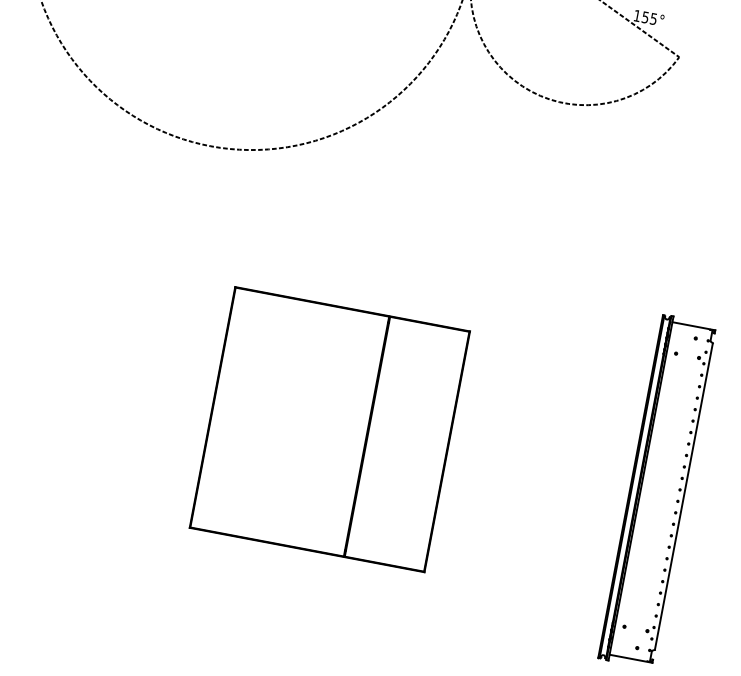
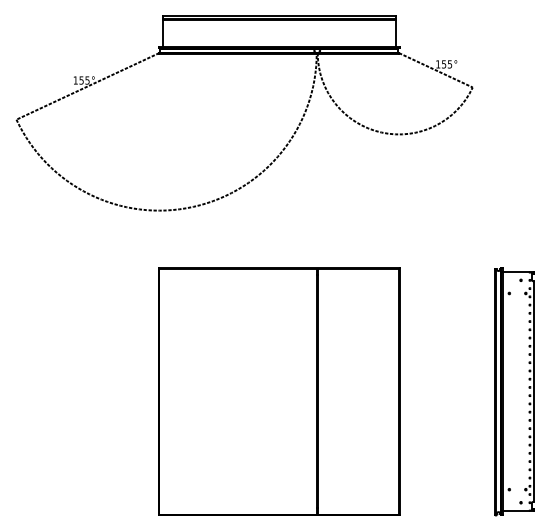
part: (330, 429) -> (279, 391), size x1.43

